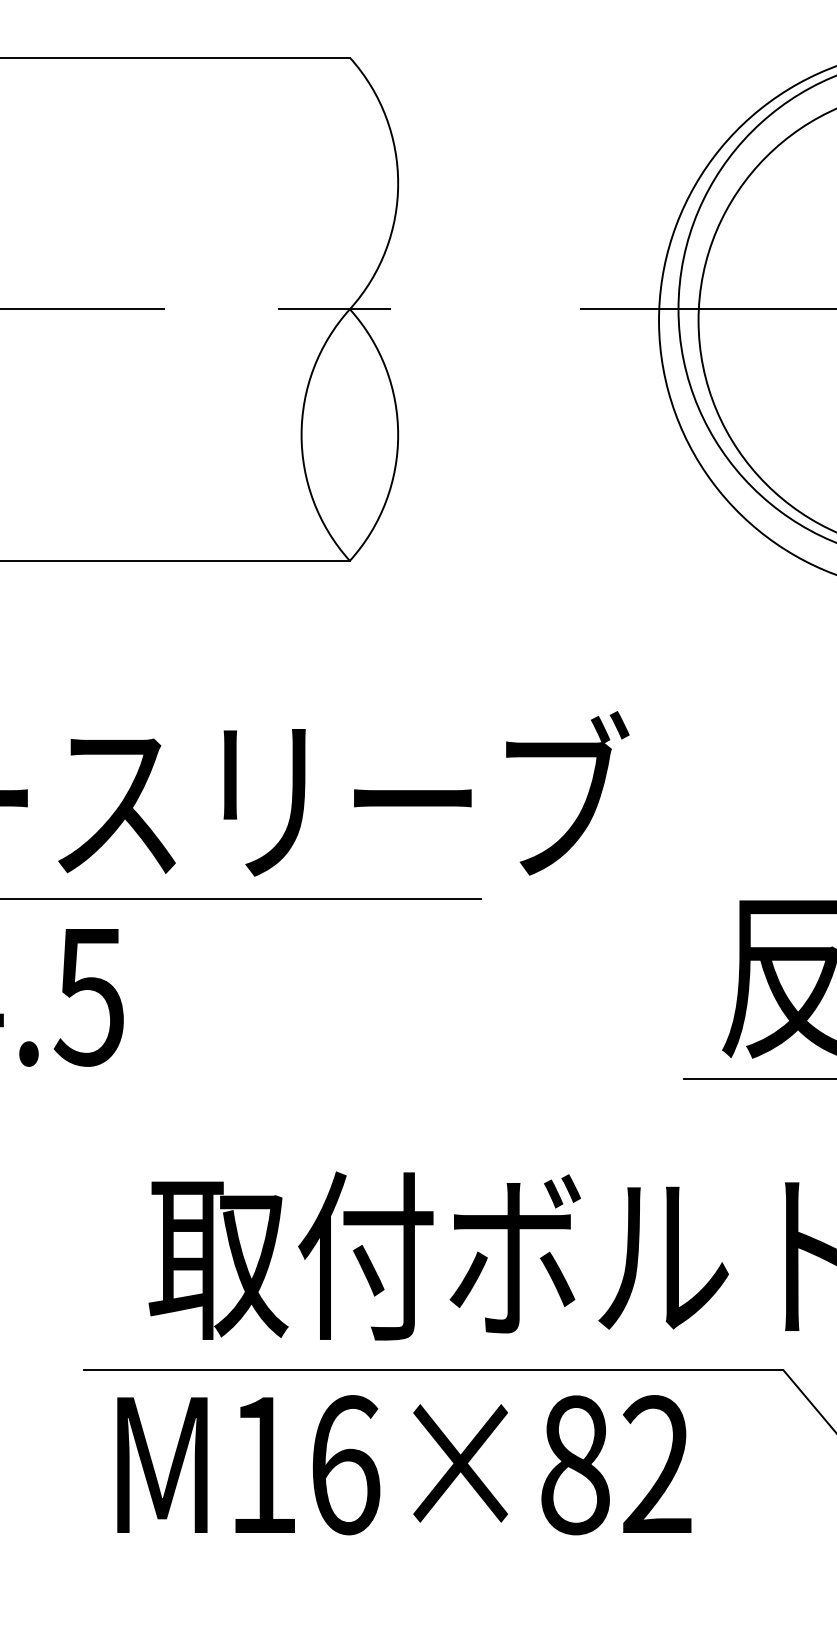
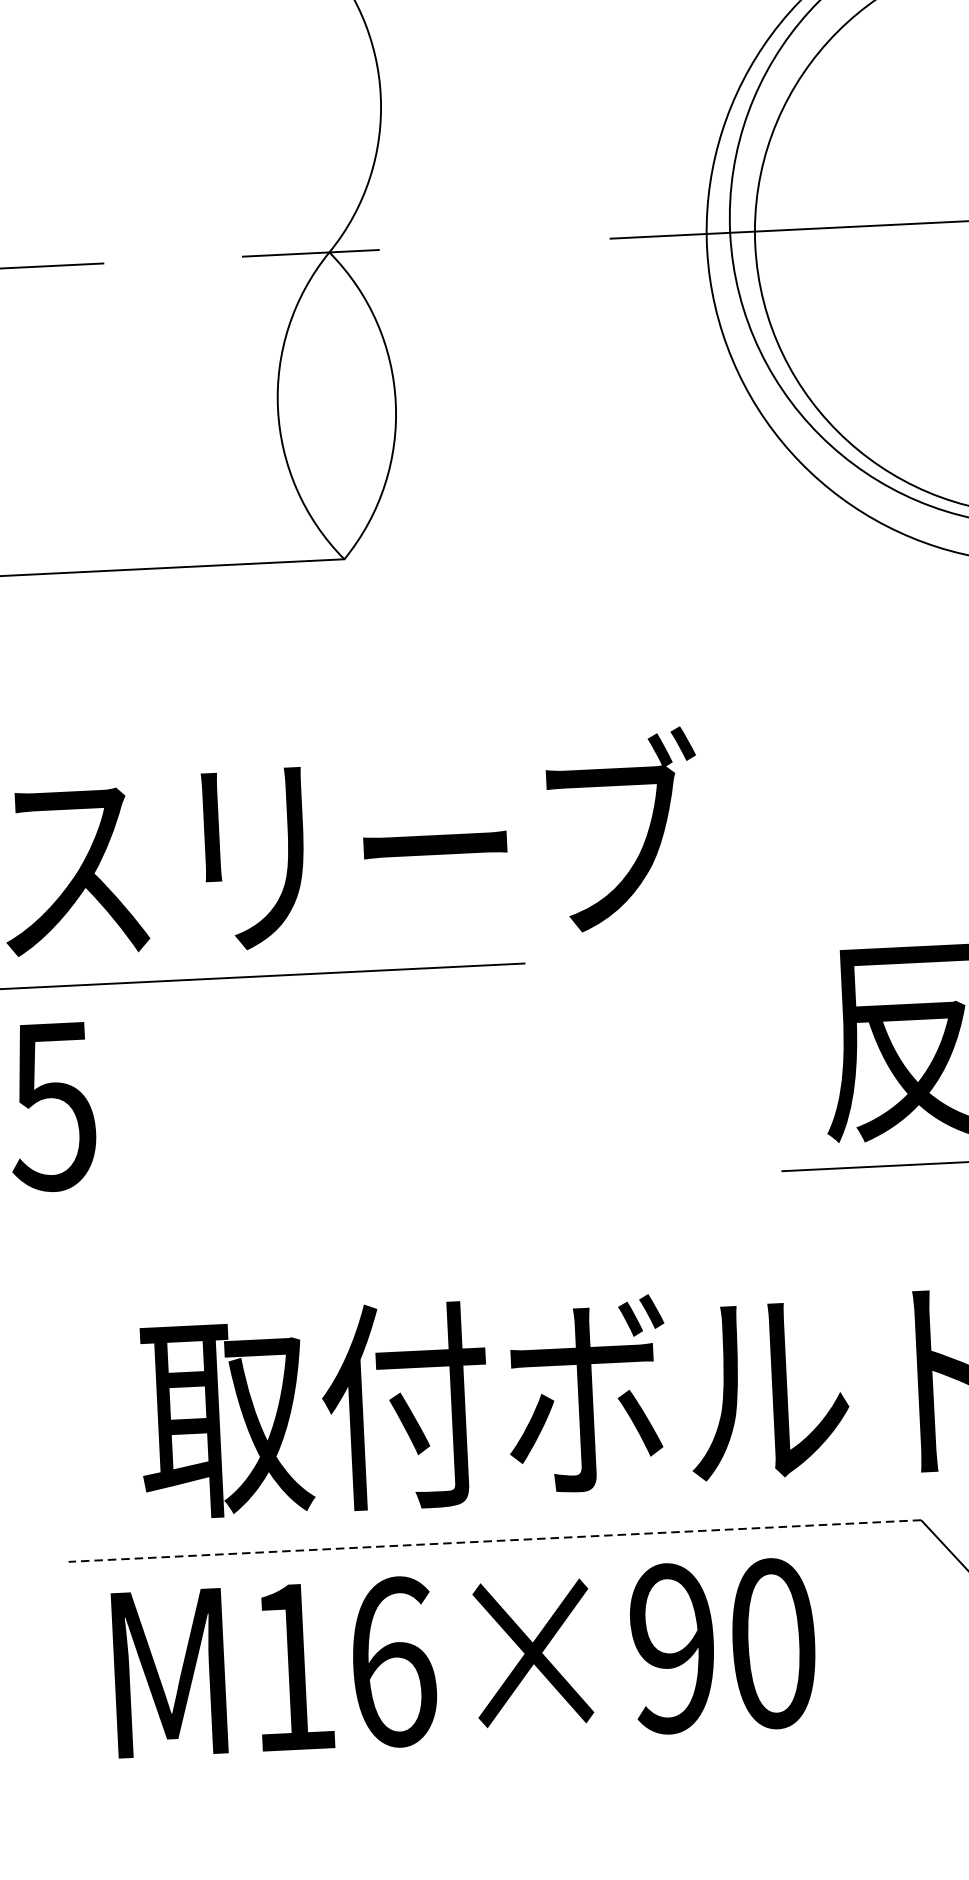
line: (433, 1370) -> (494, 1541), solid -> dashed
text: (616, 1465) -> (723, 1646), M16×82 -> M16×90

